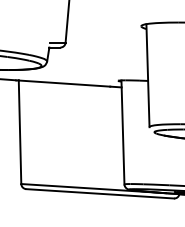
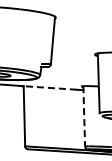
line: (64, 82) -> (50, 87), solid -> dashed
line: (123, 132) -> (84, 116), solid -> dashed

